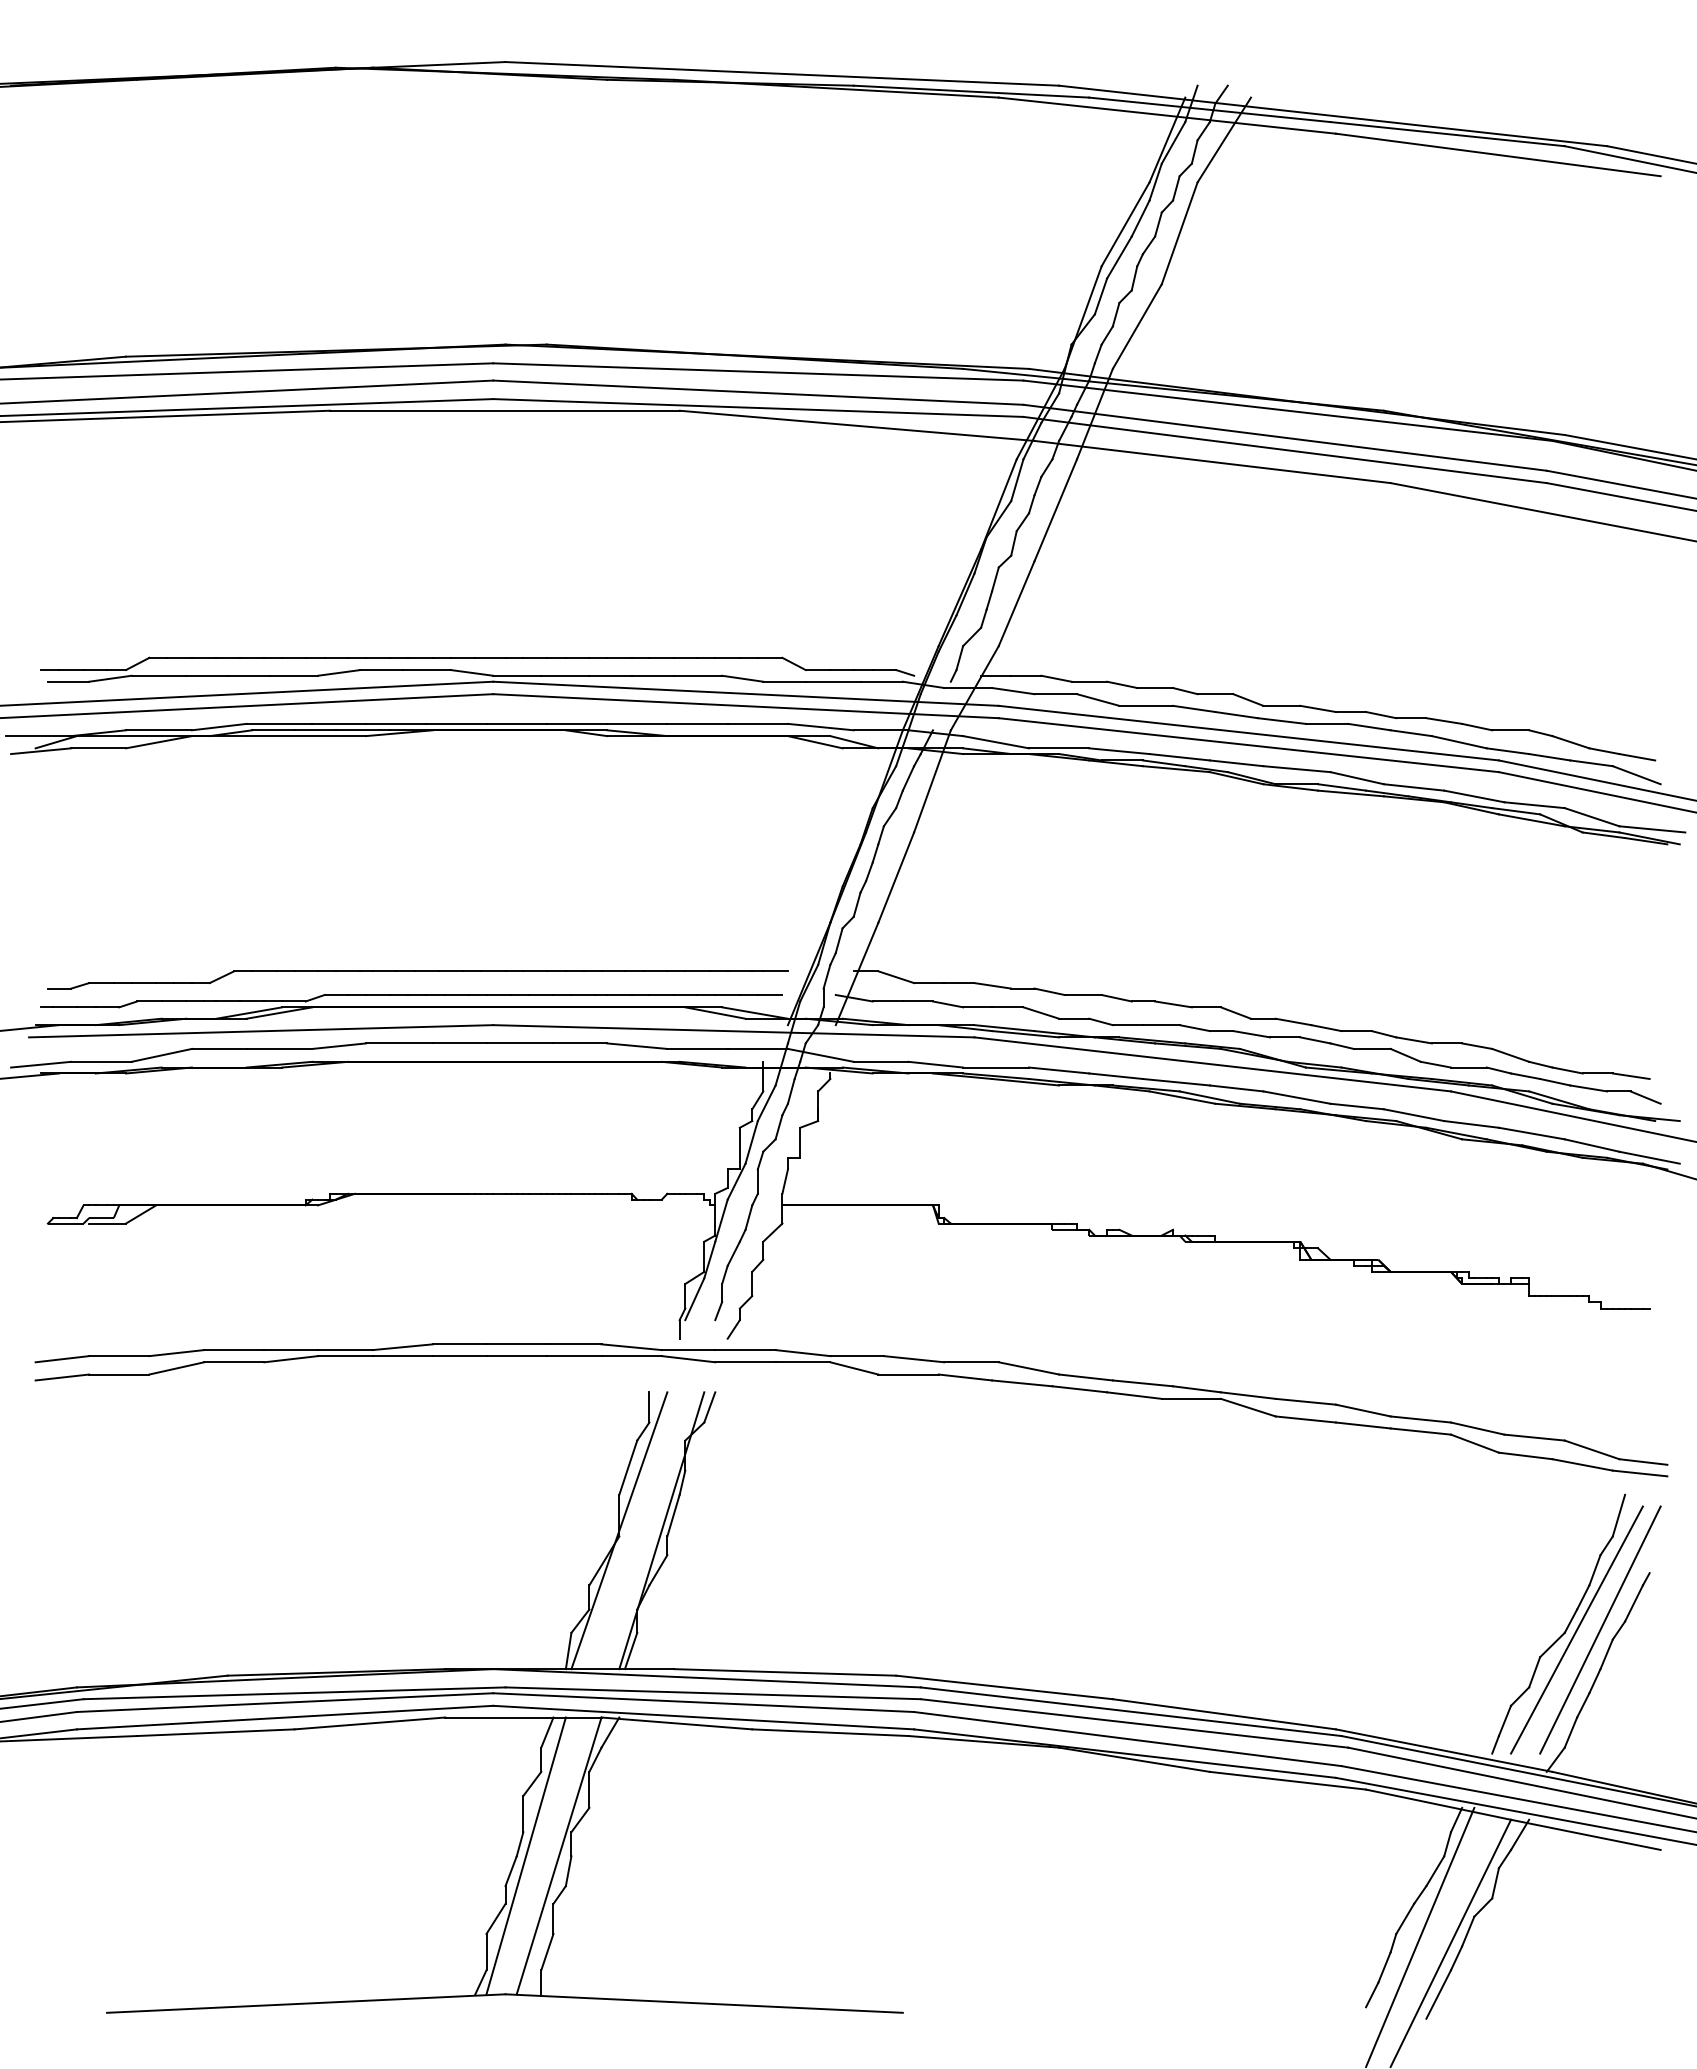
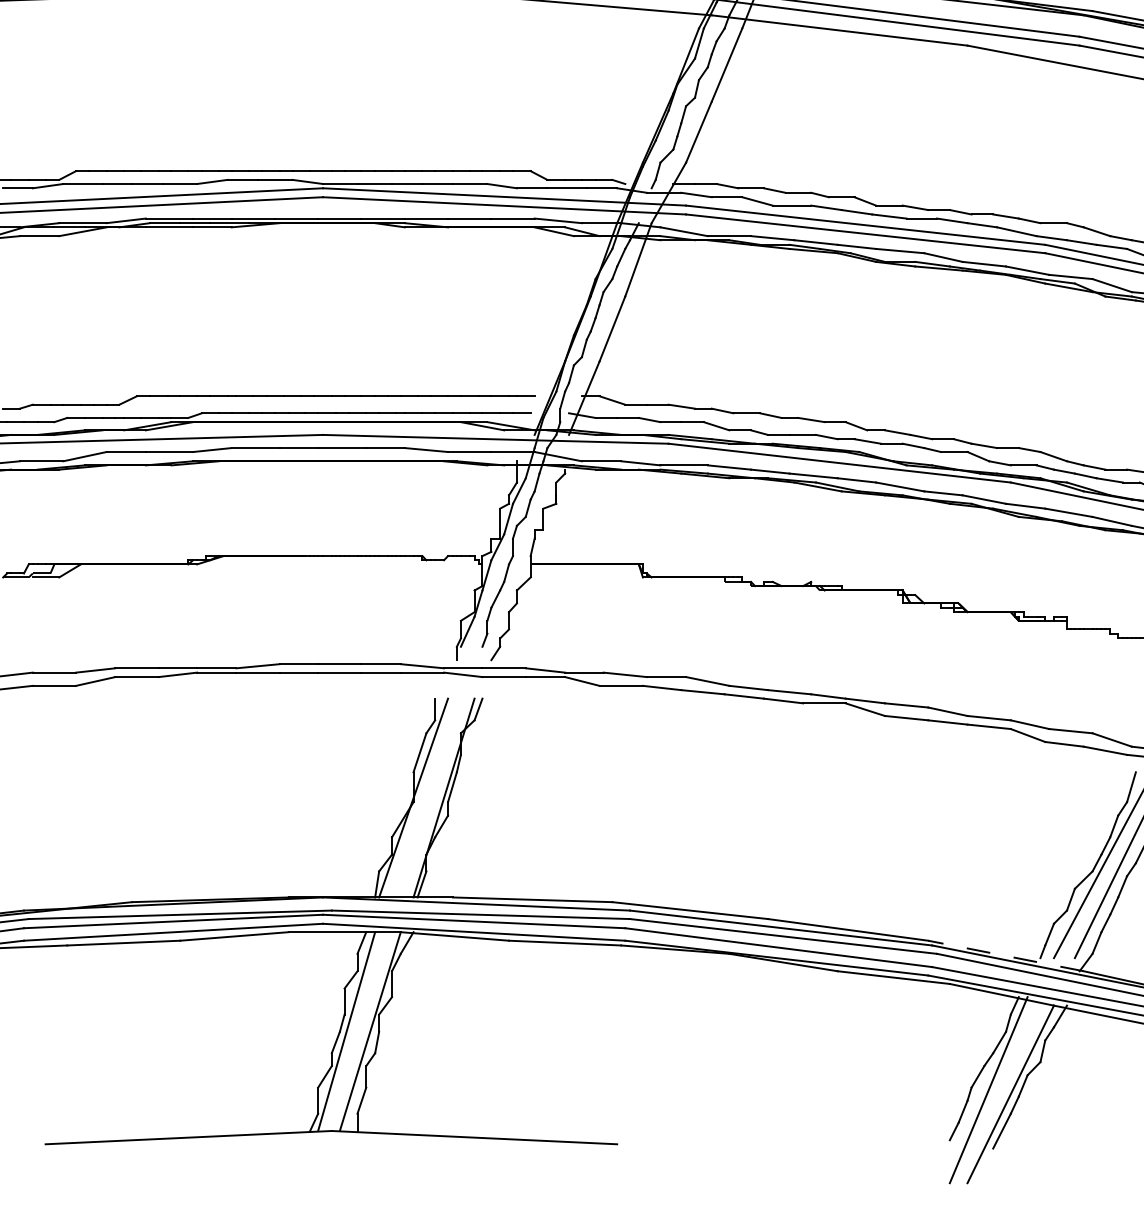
line: (1443, 1750) -> (1005, 955), solid -> dashed

